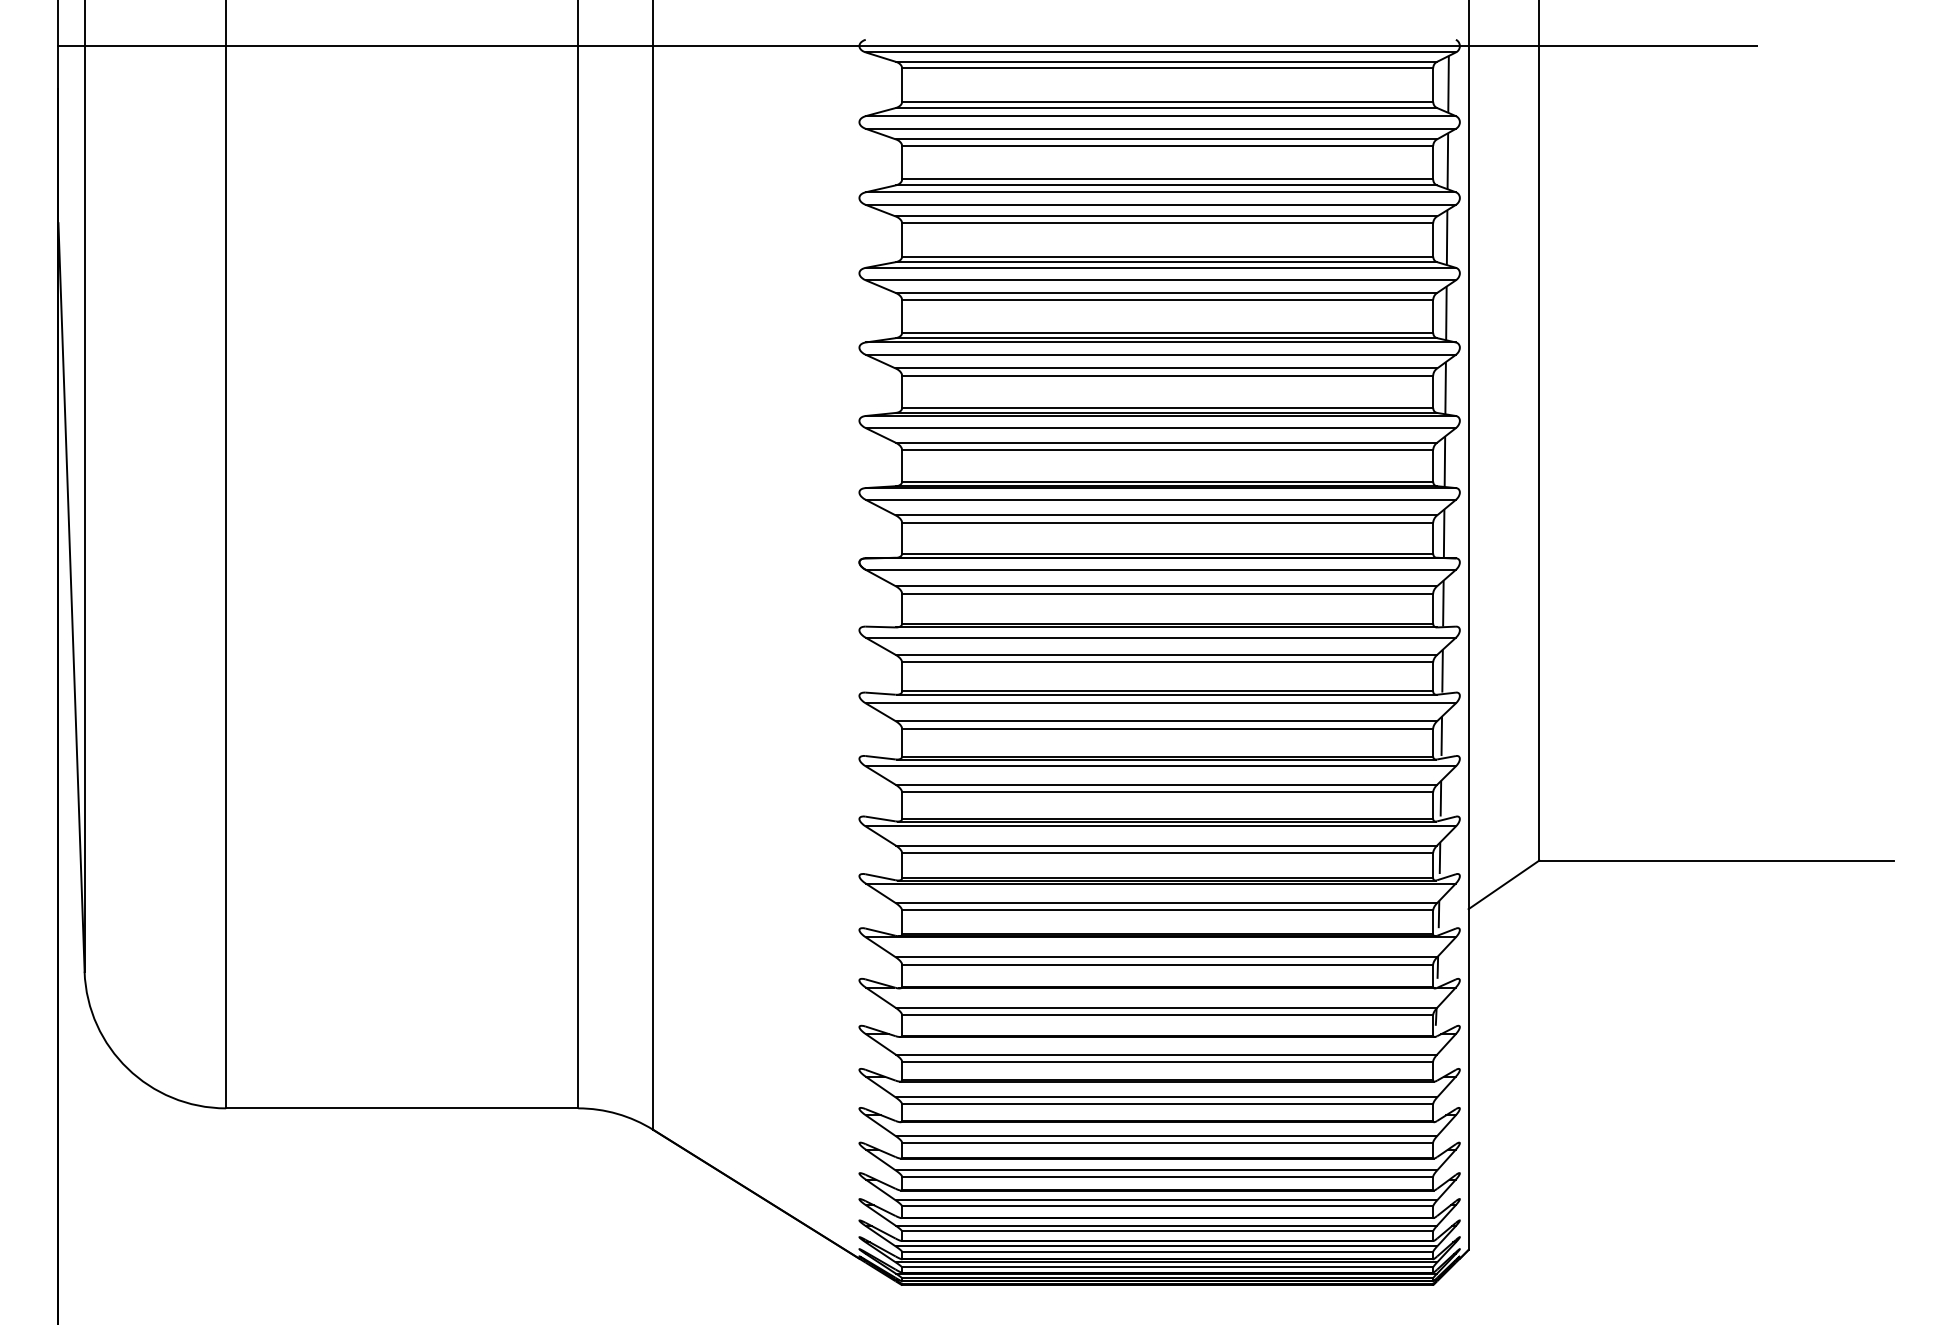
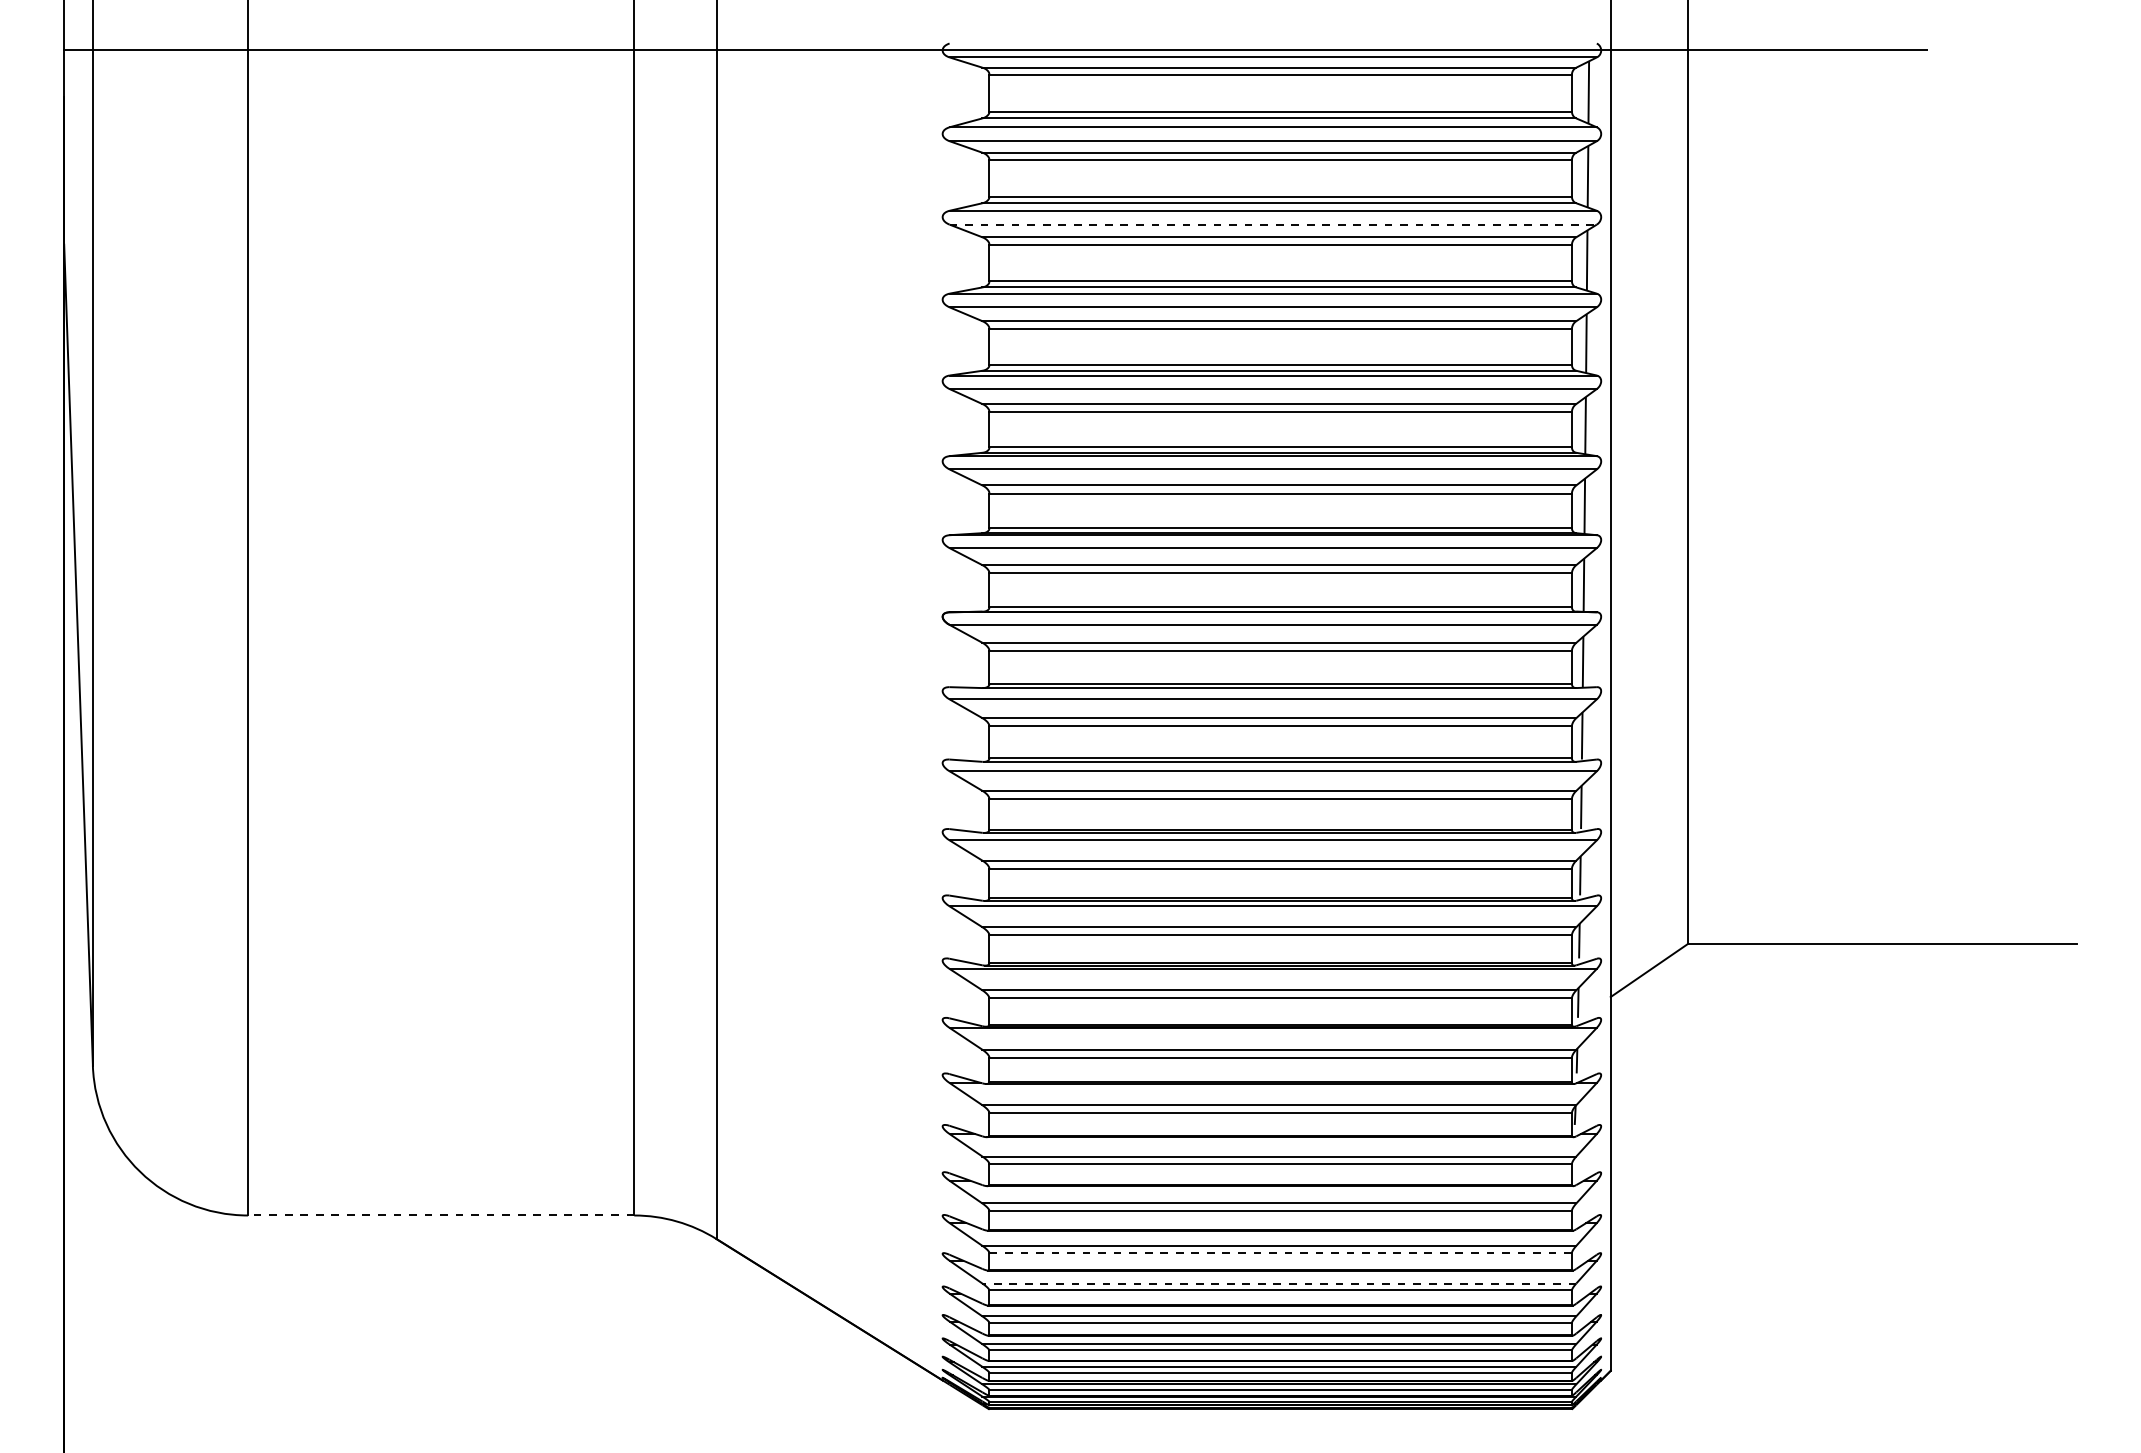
line: (1161, 204) -> (1273, 224), solid -> dashed
line: (401, 1108) -> (440, 1215), solid -> dashed
line: (1168, 1143) -> (1281, 1253), solid -> dashed
line: (1166, 1170) -> (1279, 1283), solid -> dashed

